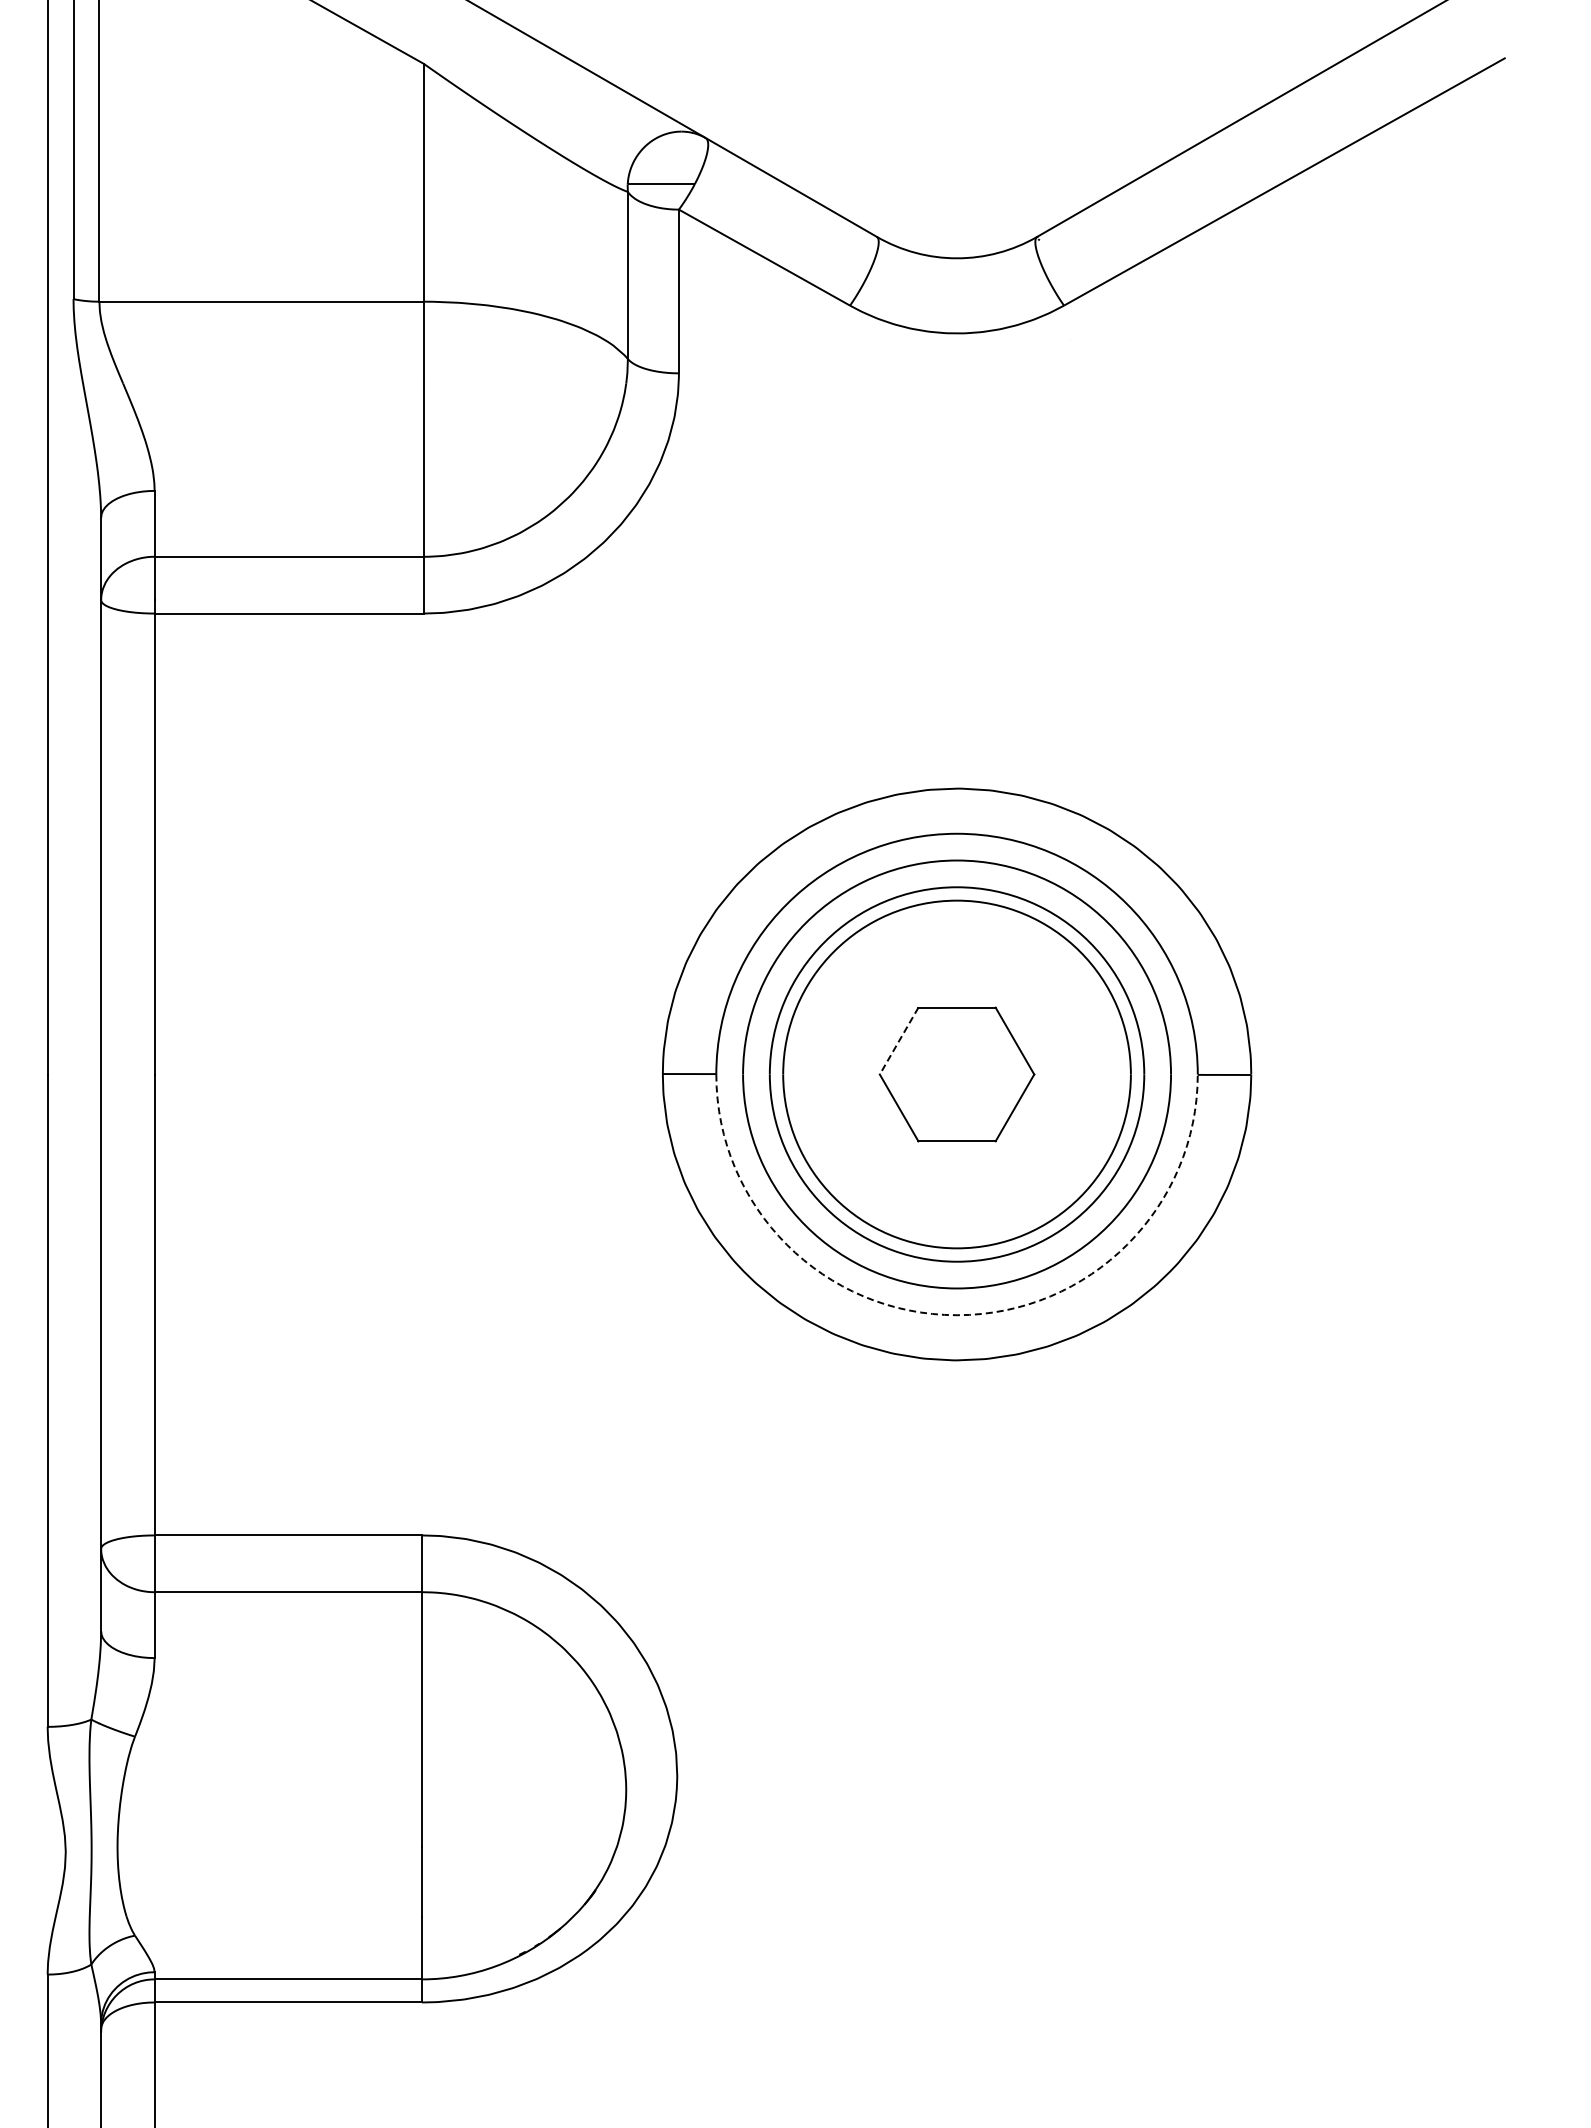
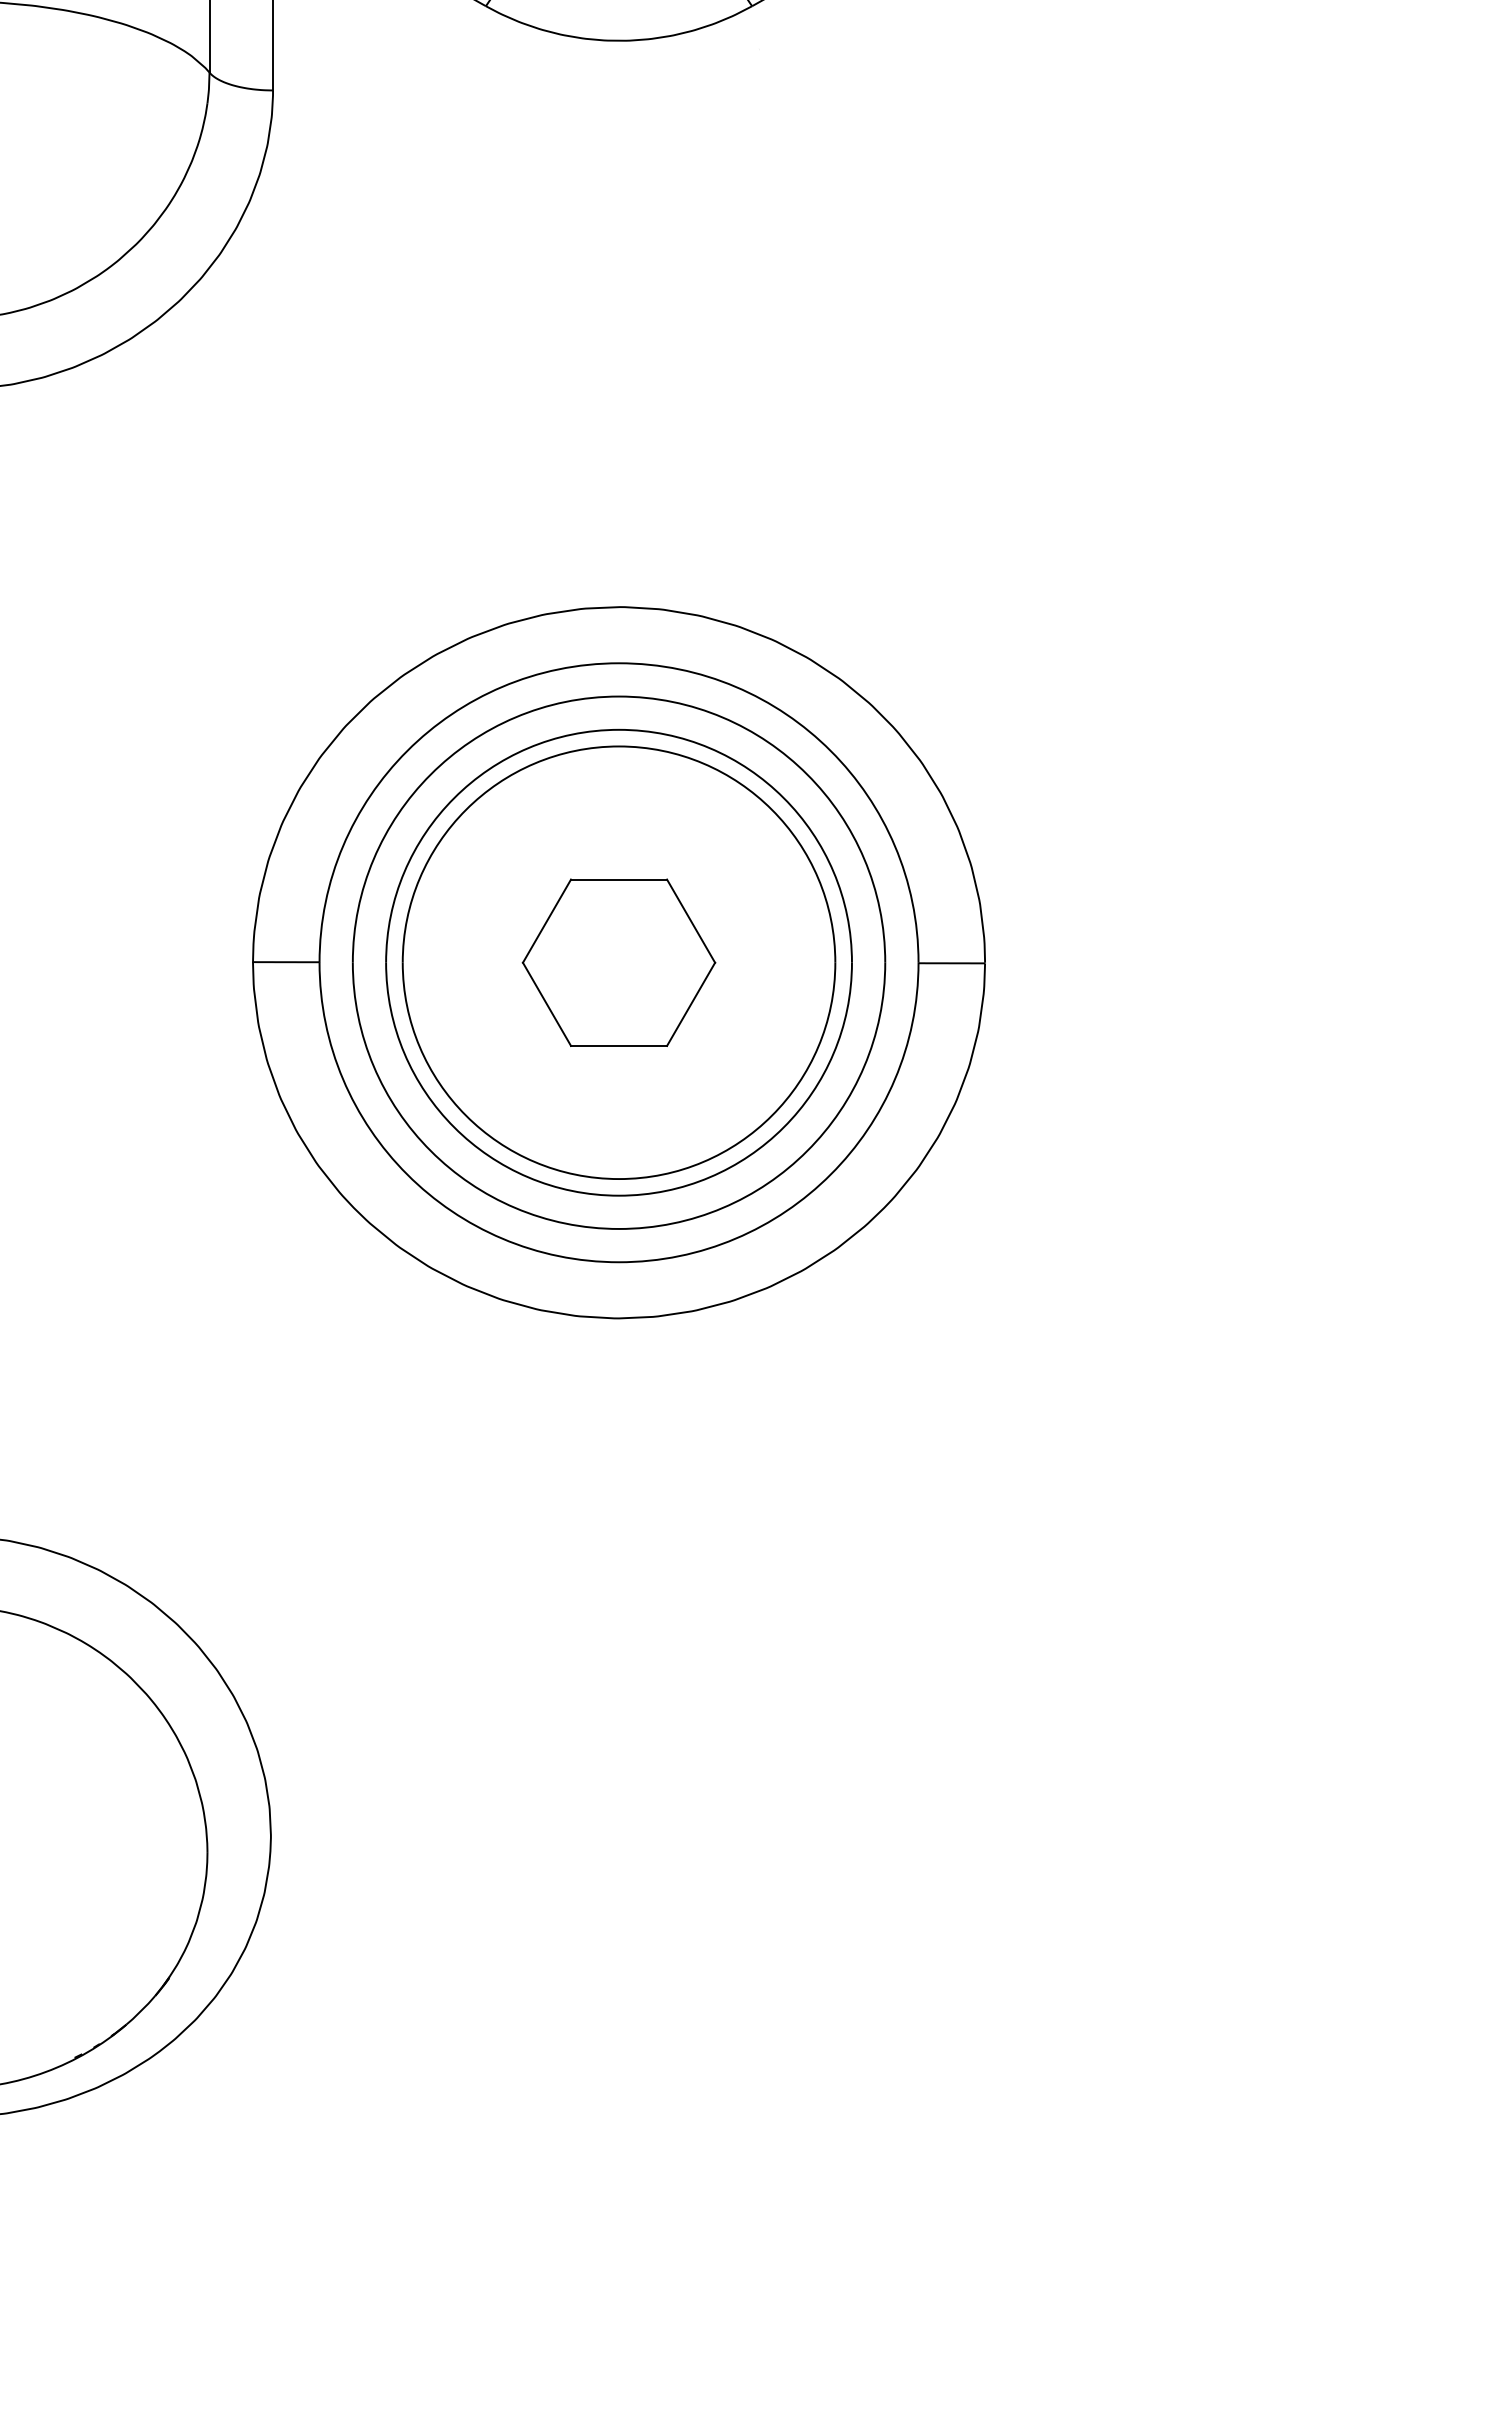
line: (899, 1041) -> (547, 921), dashed -> solid
arc: (957, 1315) -> (619, 1262), dashed -> solid

